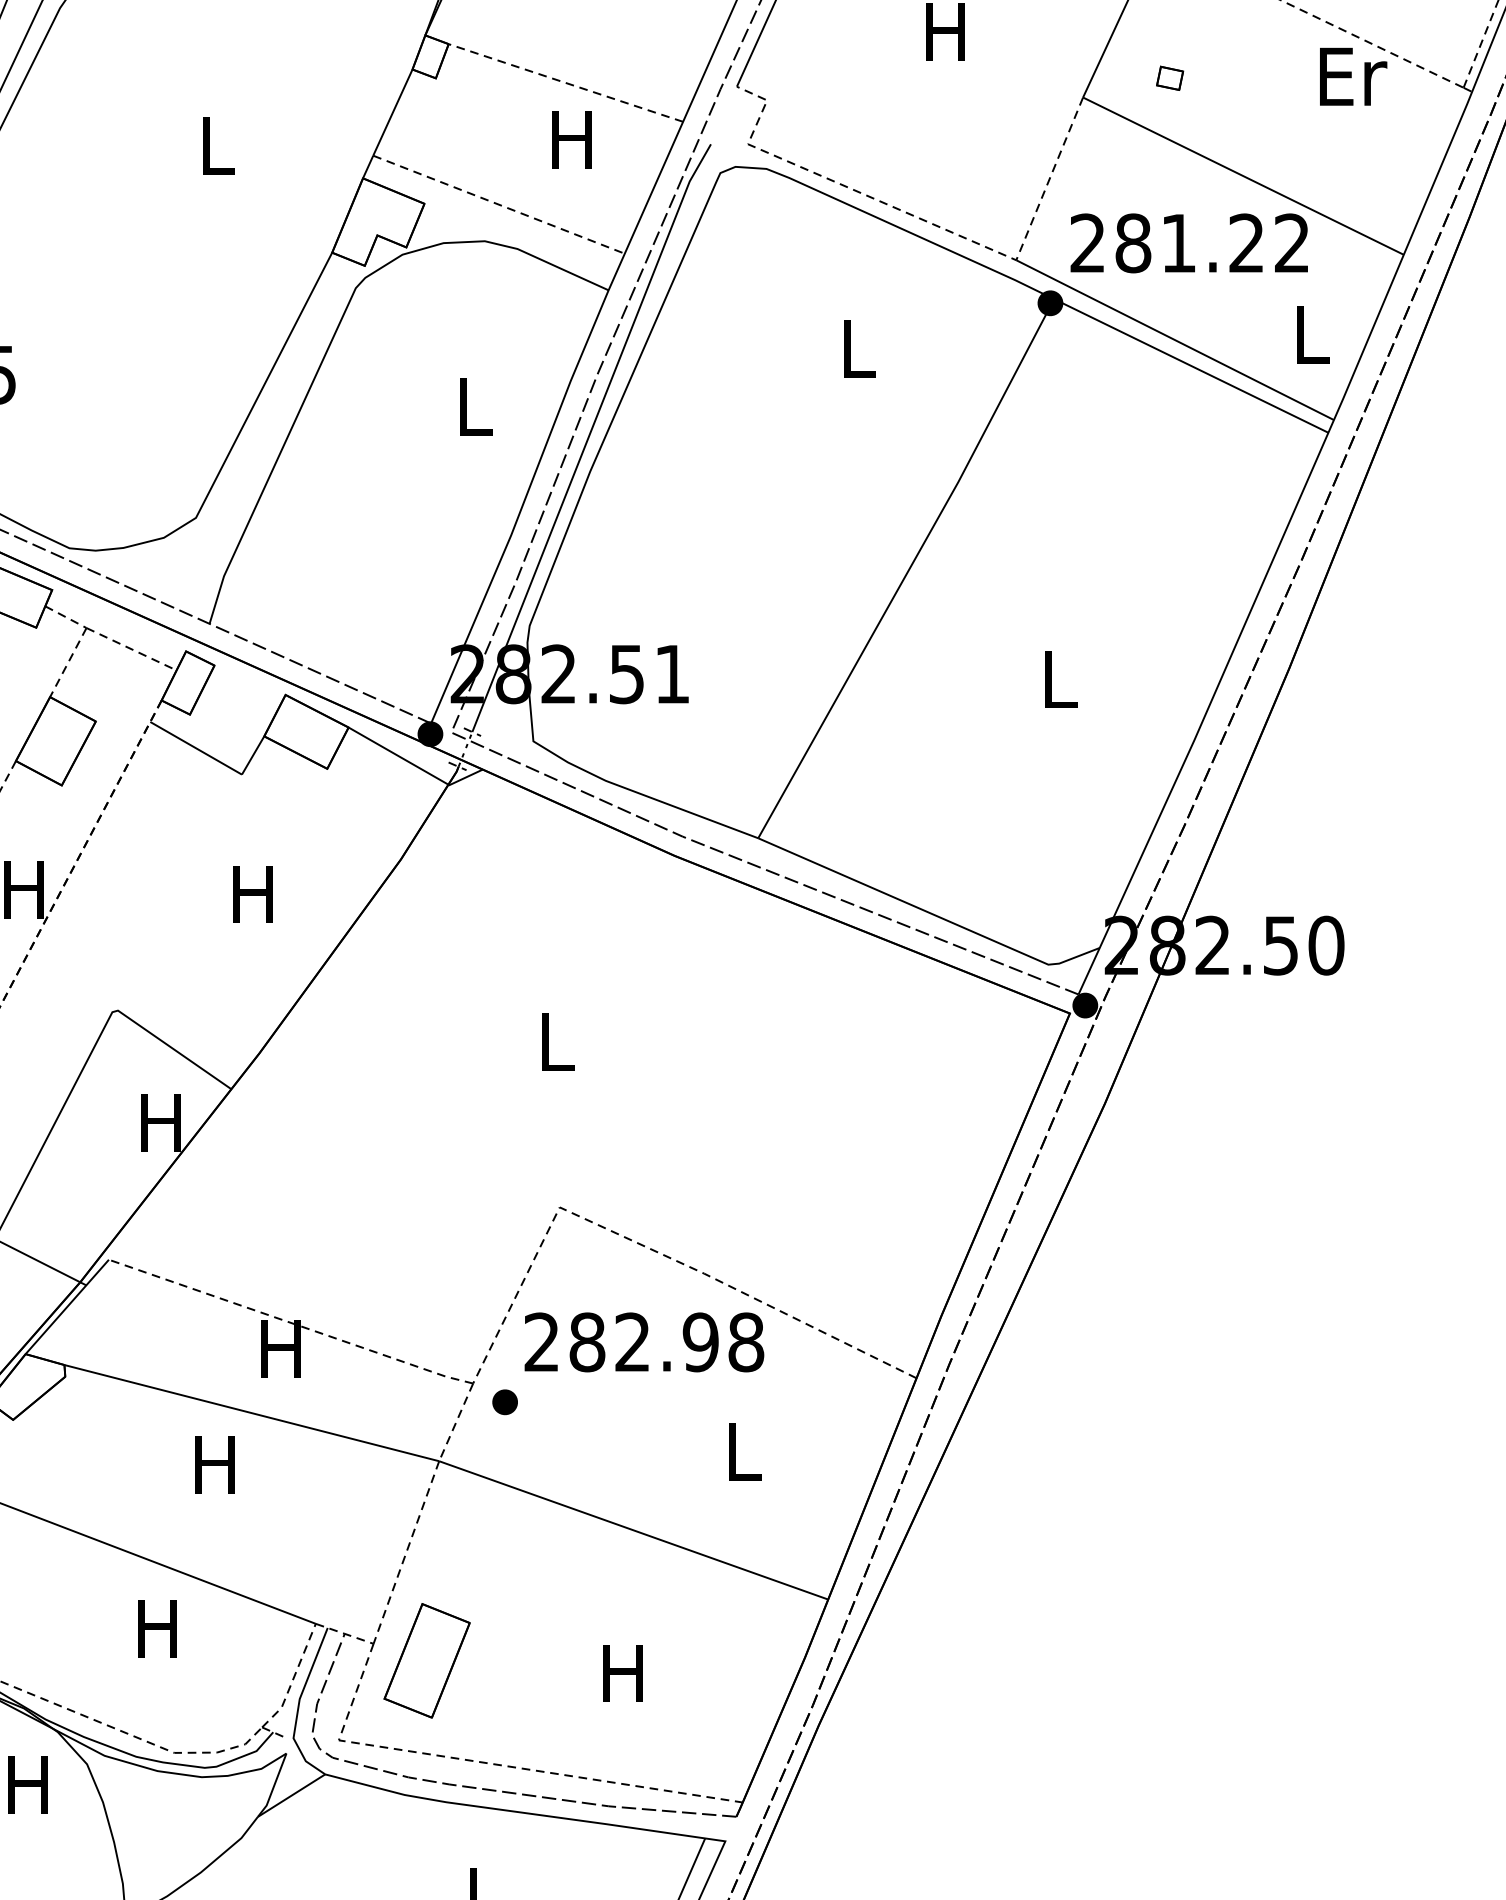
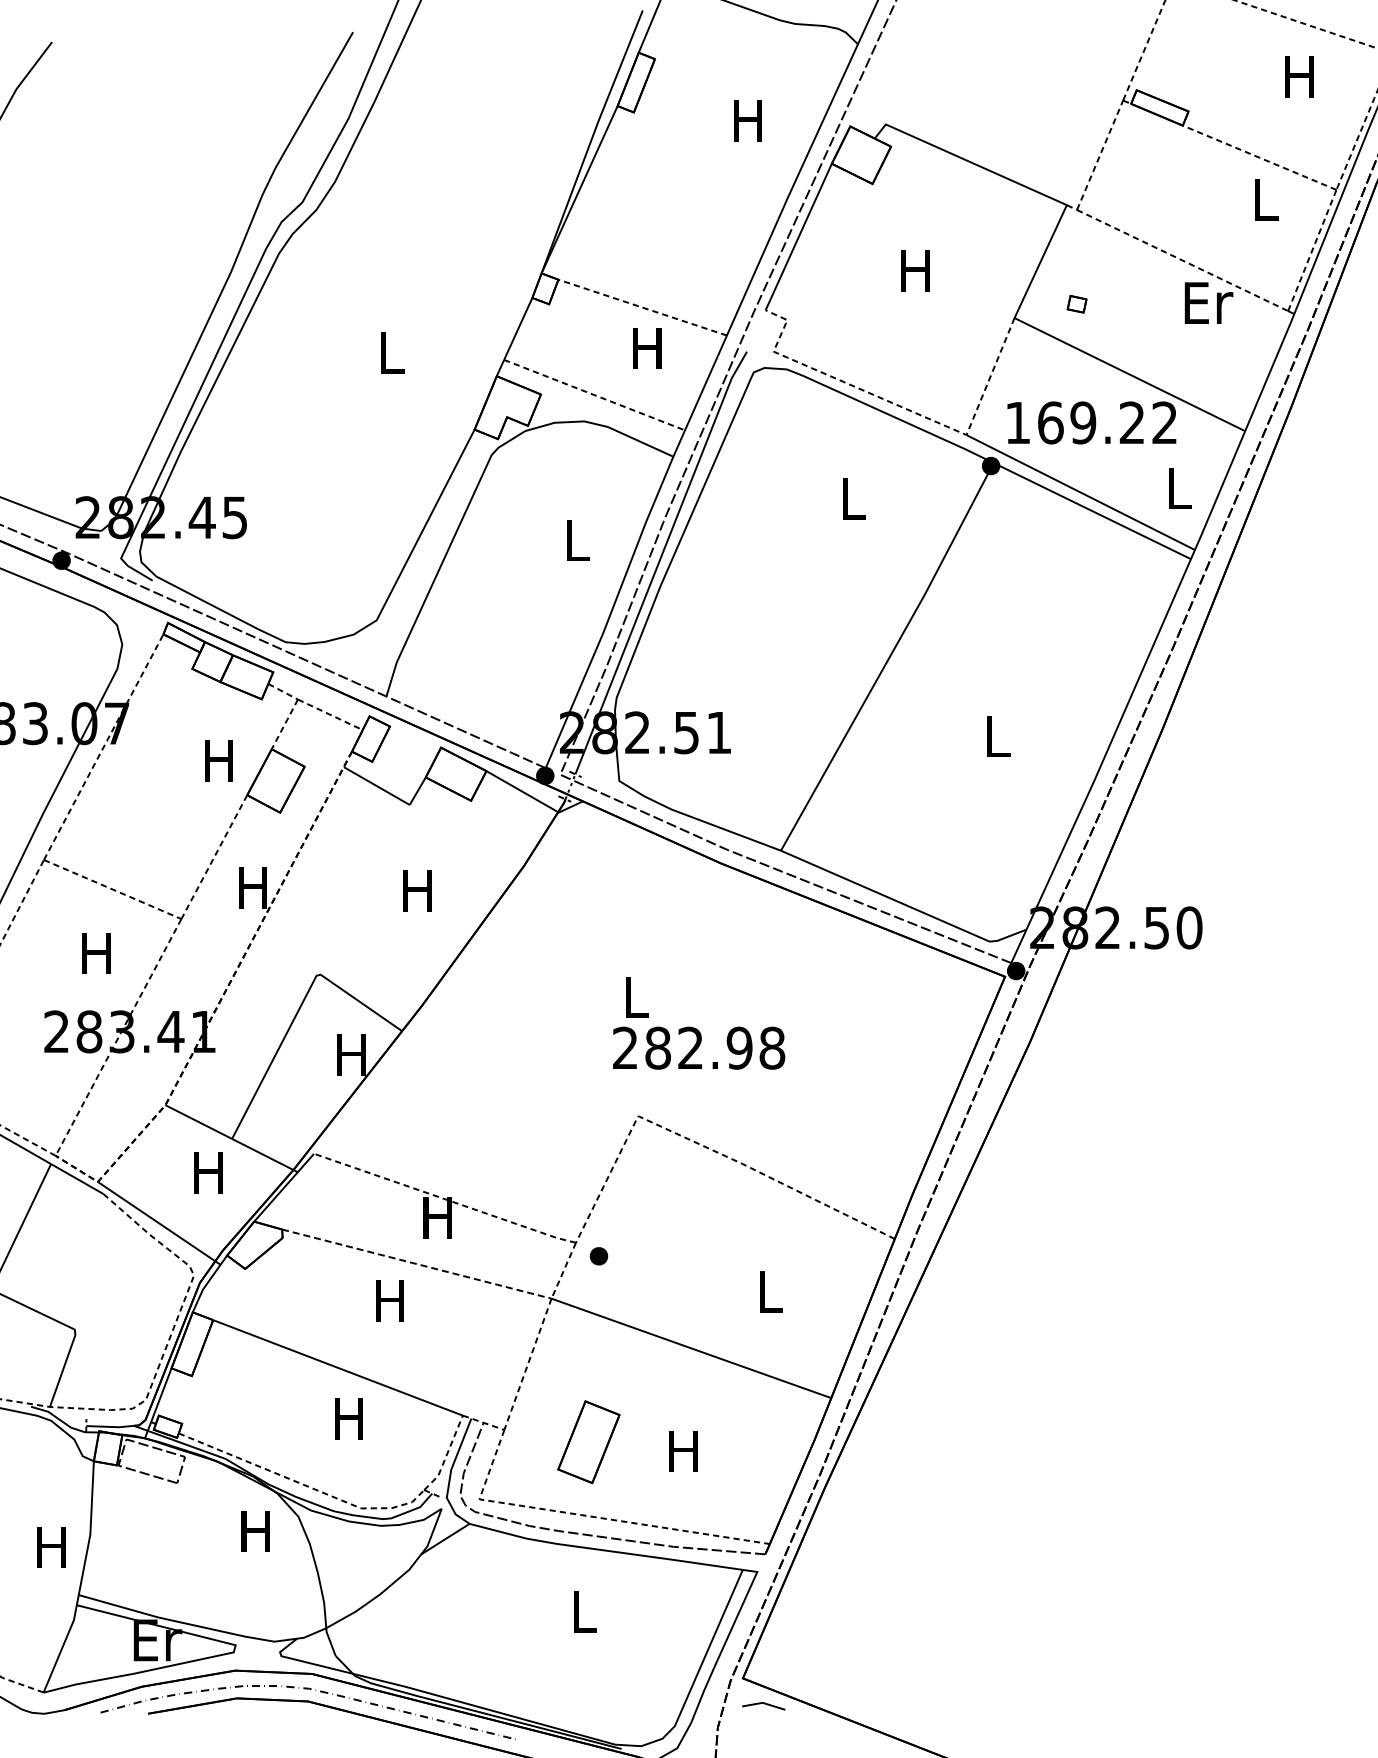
text: (1133, 242) -> (1050, 422), 281.22 -> 169.22
text: (644, 1341) -> (699, 1047), moved
line: (252, 1413) -> (417, 1264), solid -> dashed
part: (426, 1661) -> (588, 1442), moved

